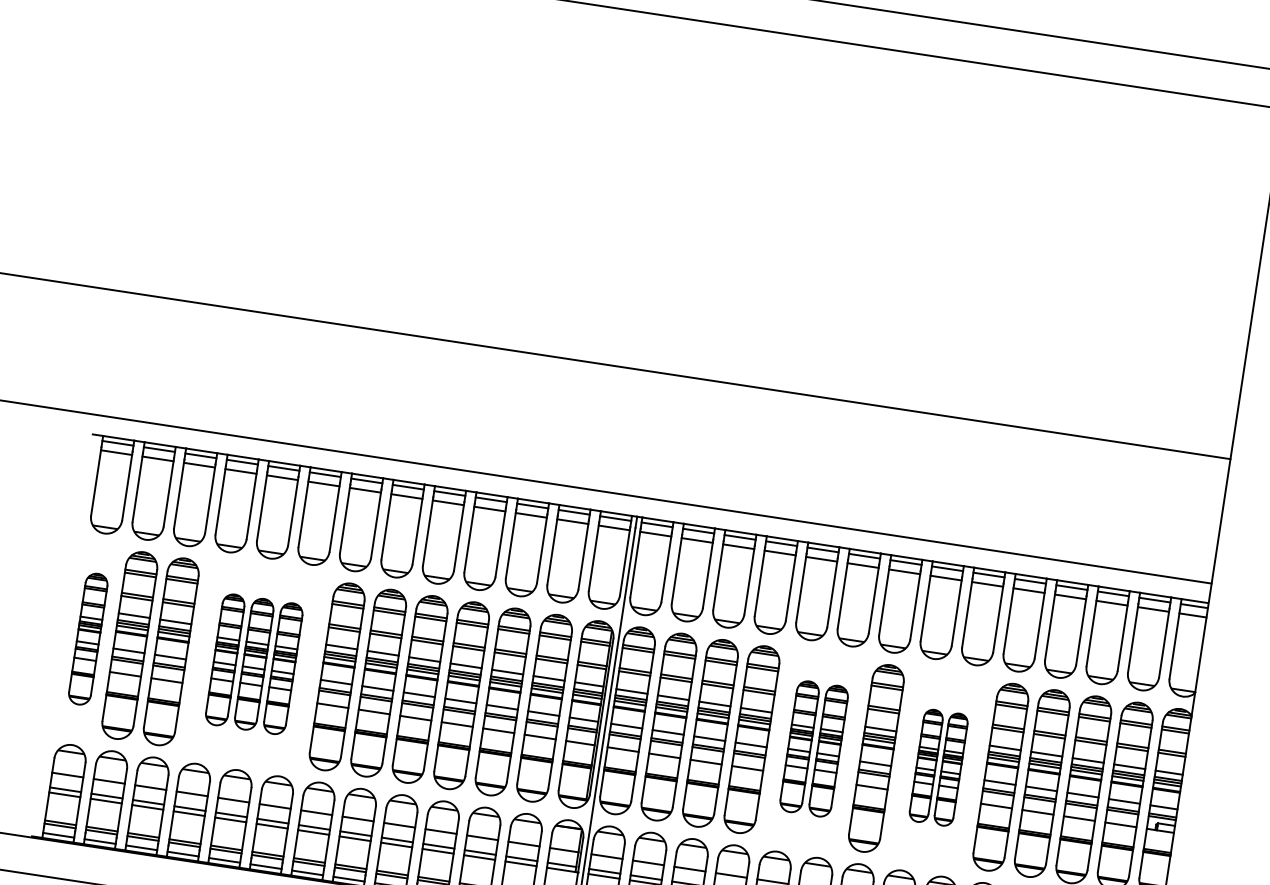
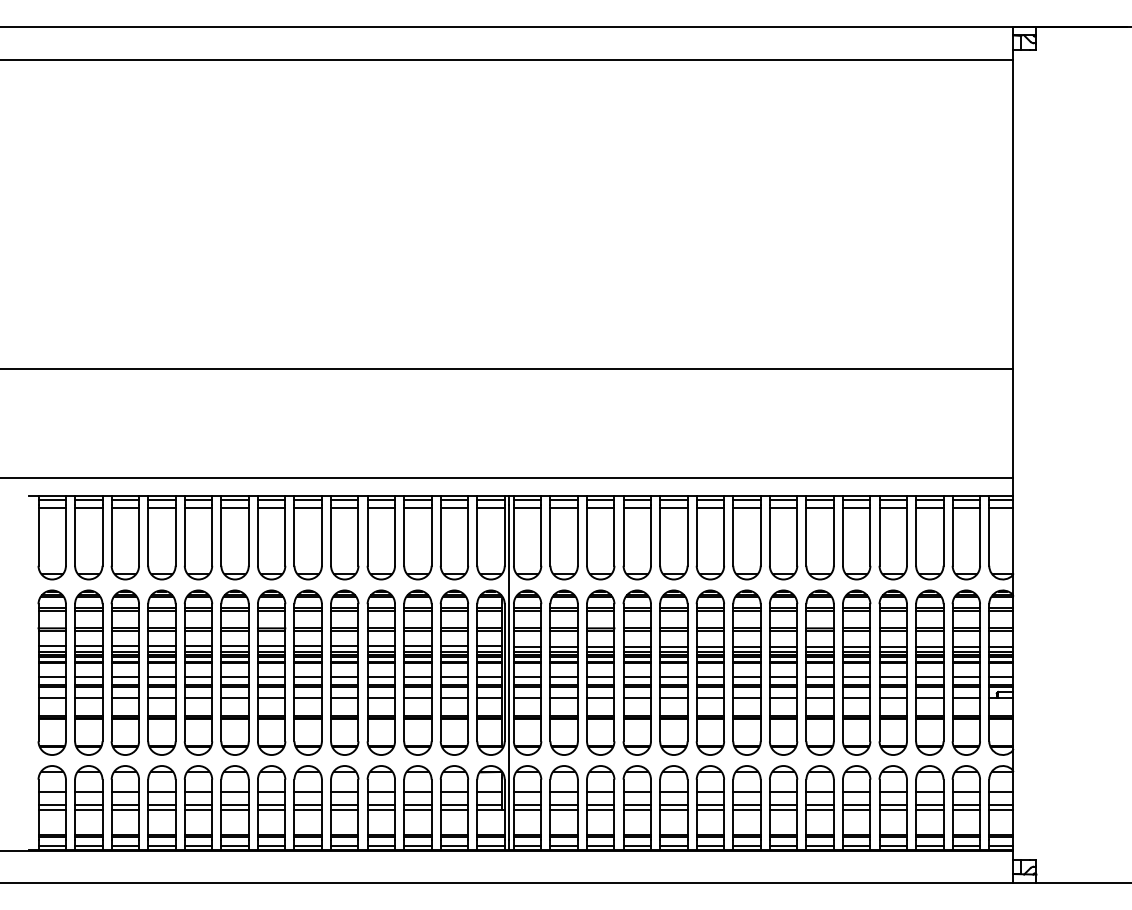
part: (87, 638) -> (51, 672), size x1.43
part: (254, 664) -> (198, 672), size x1.43
part: (813, 748) -> (691, 672), size x1.43
part: (938, 767) -> (801, 672), size x1.67

